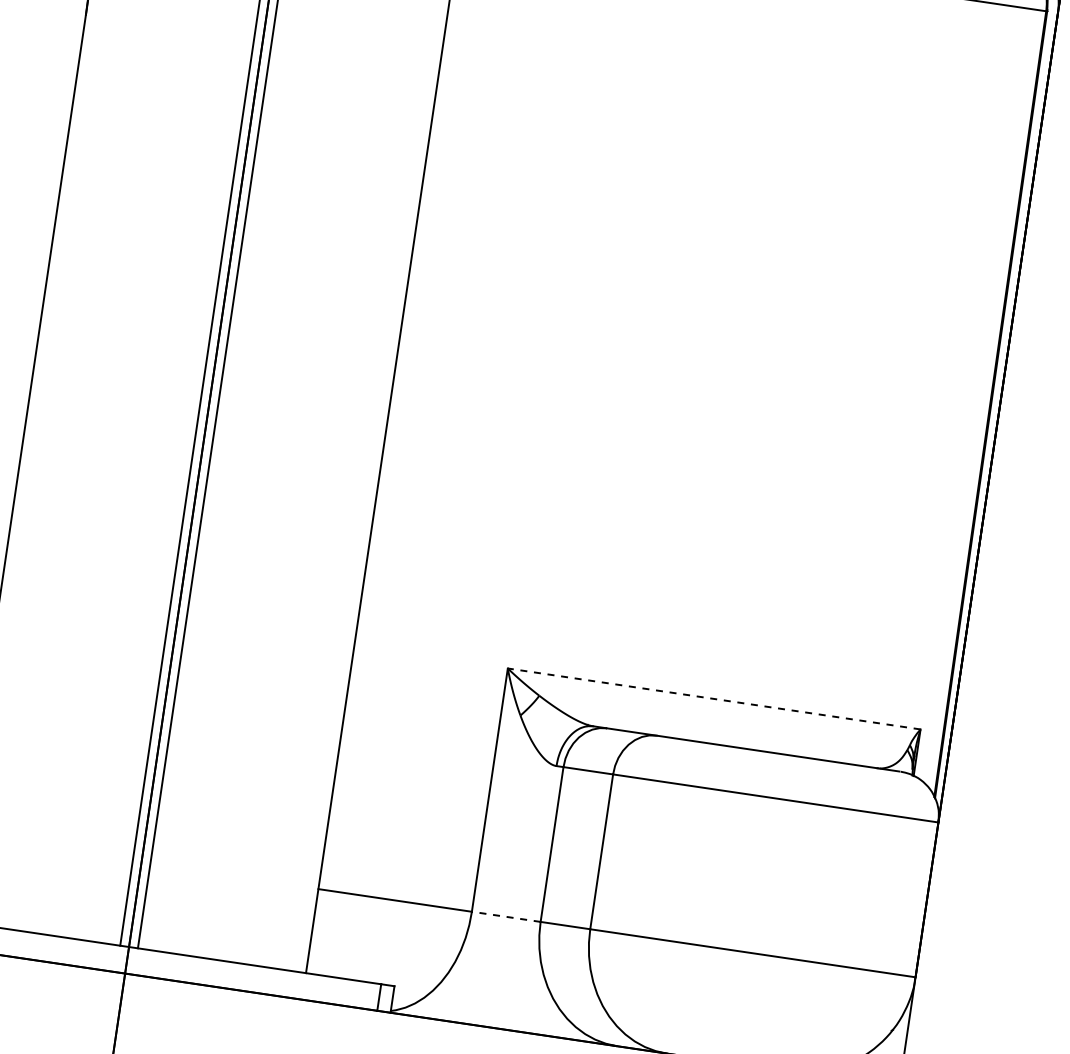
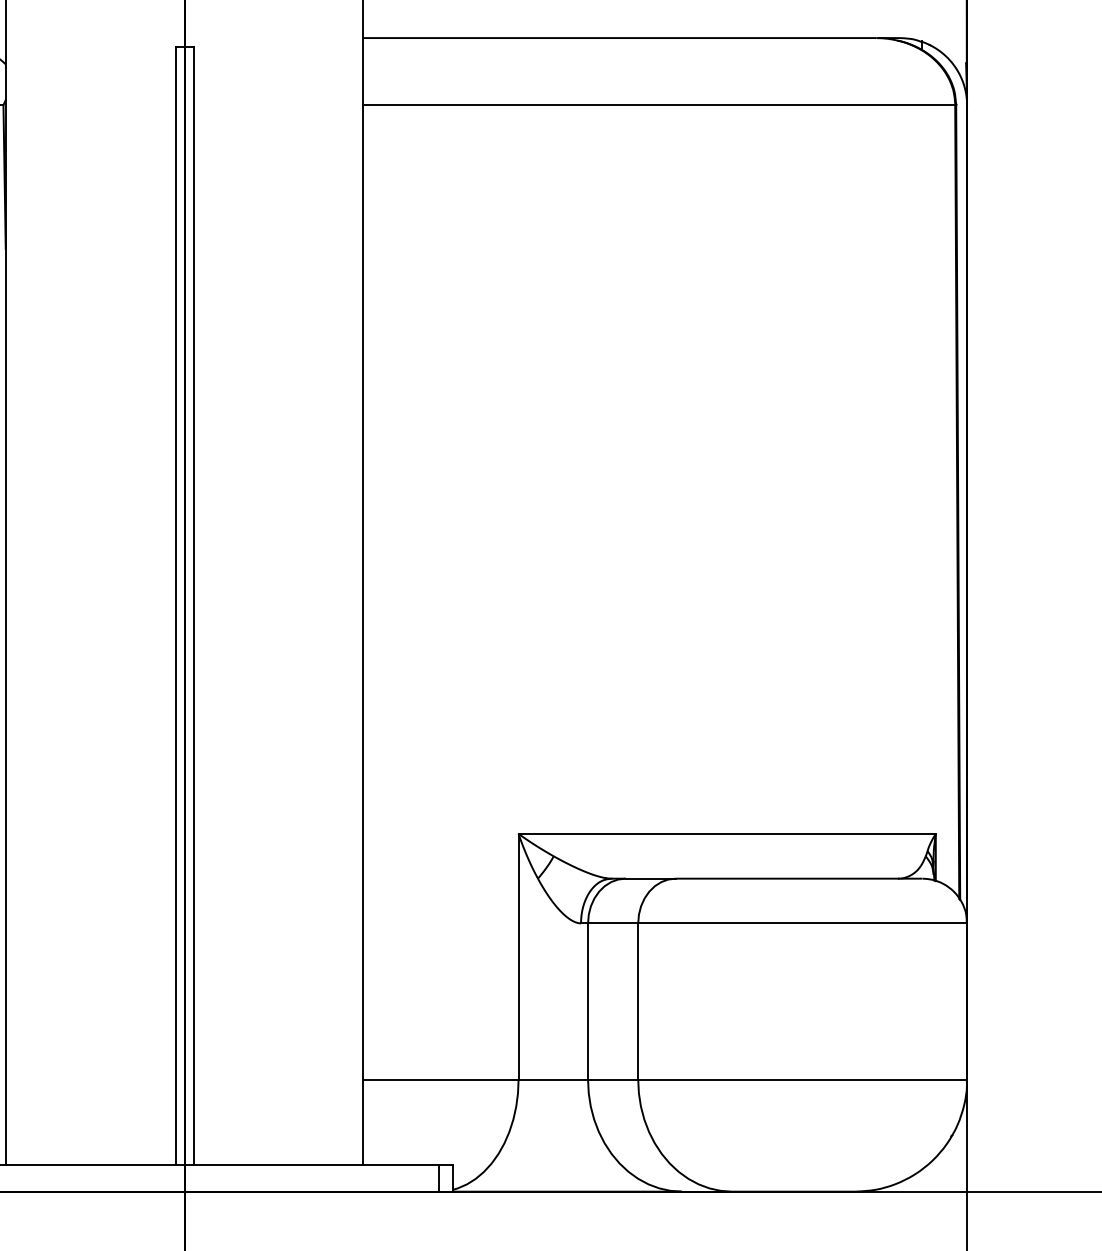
line: (714, 698) -> (727, 833), dashed -> solid
line: (506, 916) -> (553, 1079), dashed -> solid

